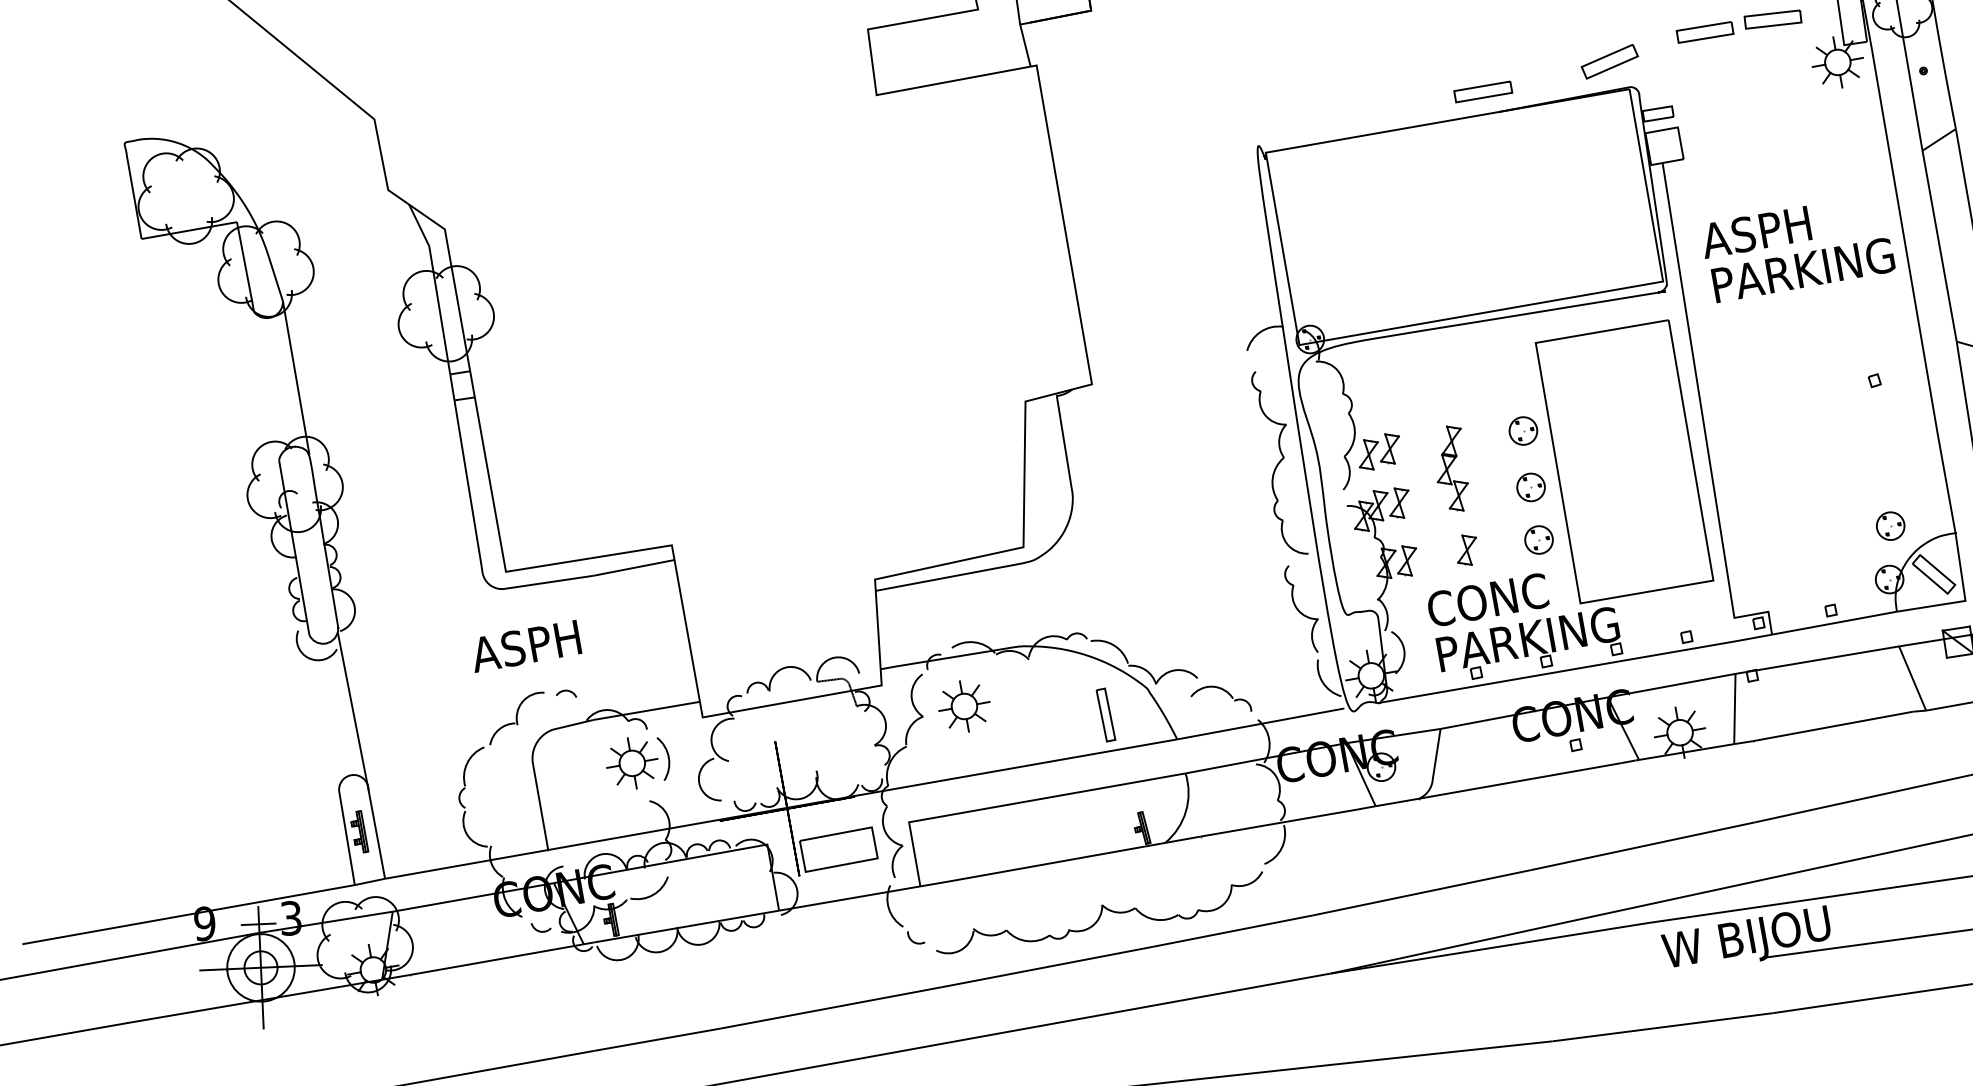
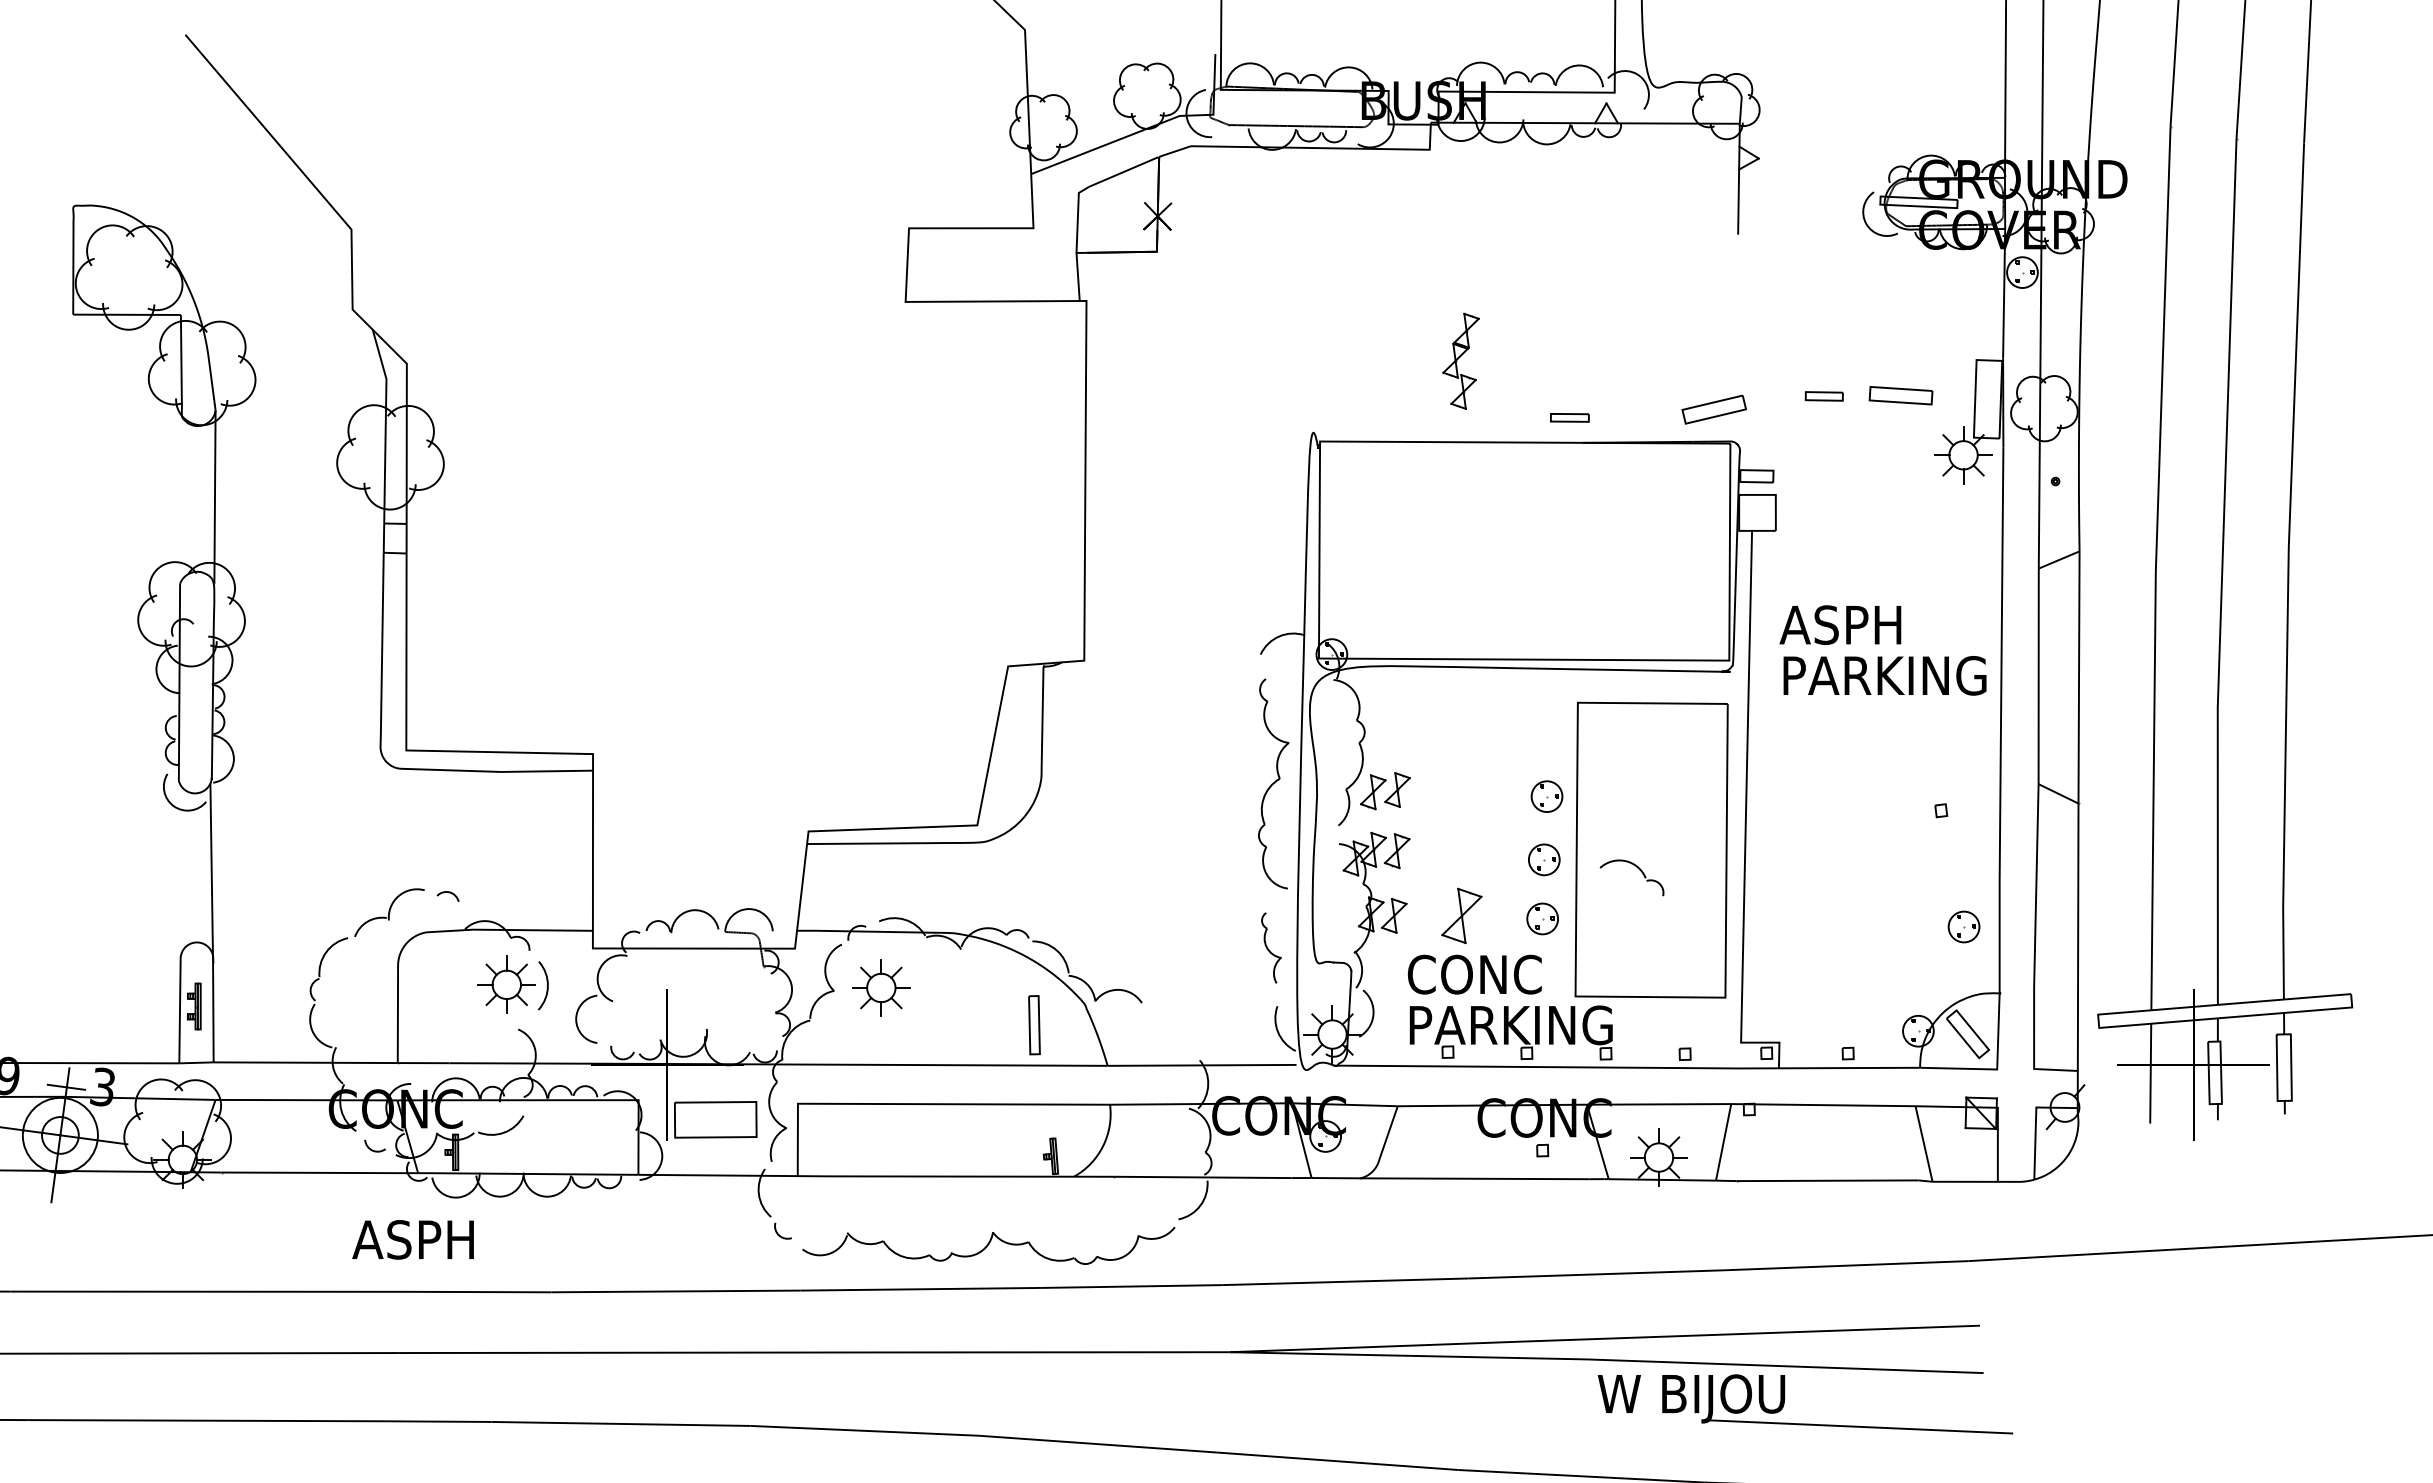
part: (1705, 32) -> (1824, 396), size x0.6
part: (1482, 91) -> (1569, 417), size x0.6
part: (1451, 468) -> (1460, 360), moved
part: (1890, 525) -> (1963, 926), moved
part: (1466, 549) -> (1461, 915), size x1.6
part: (1303, 608) -> (1271, 947), size x0.7
text: (525, 646) -> (412, 1239), moved
part: (1225, 692) -> (1638, 869), moved

